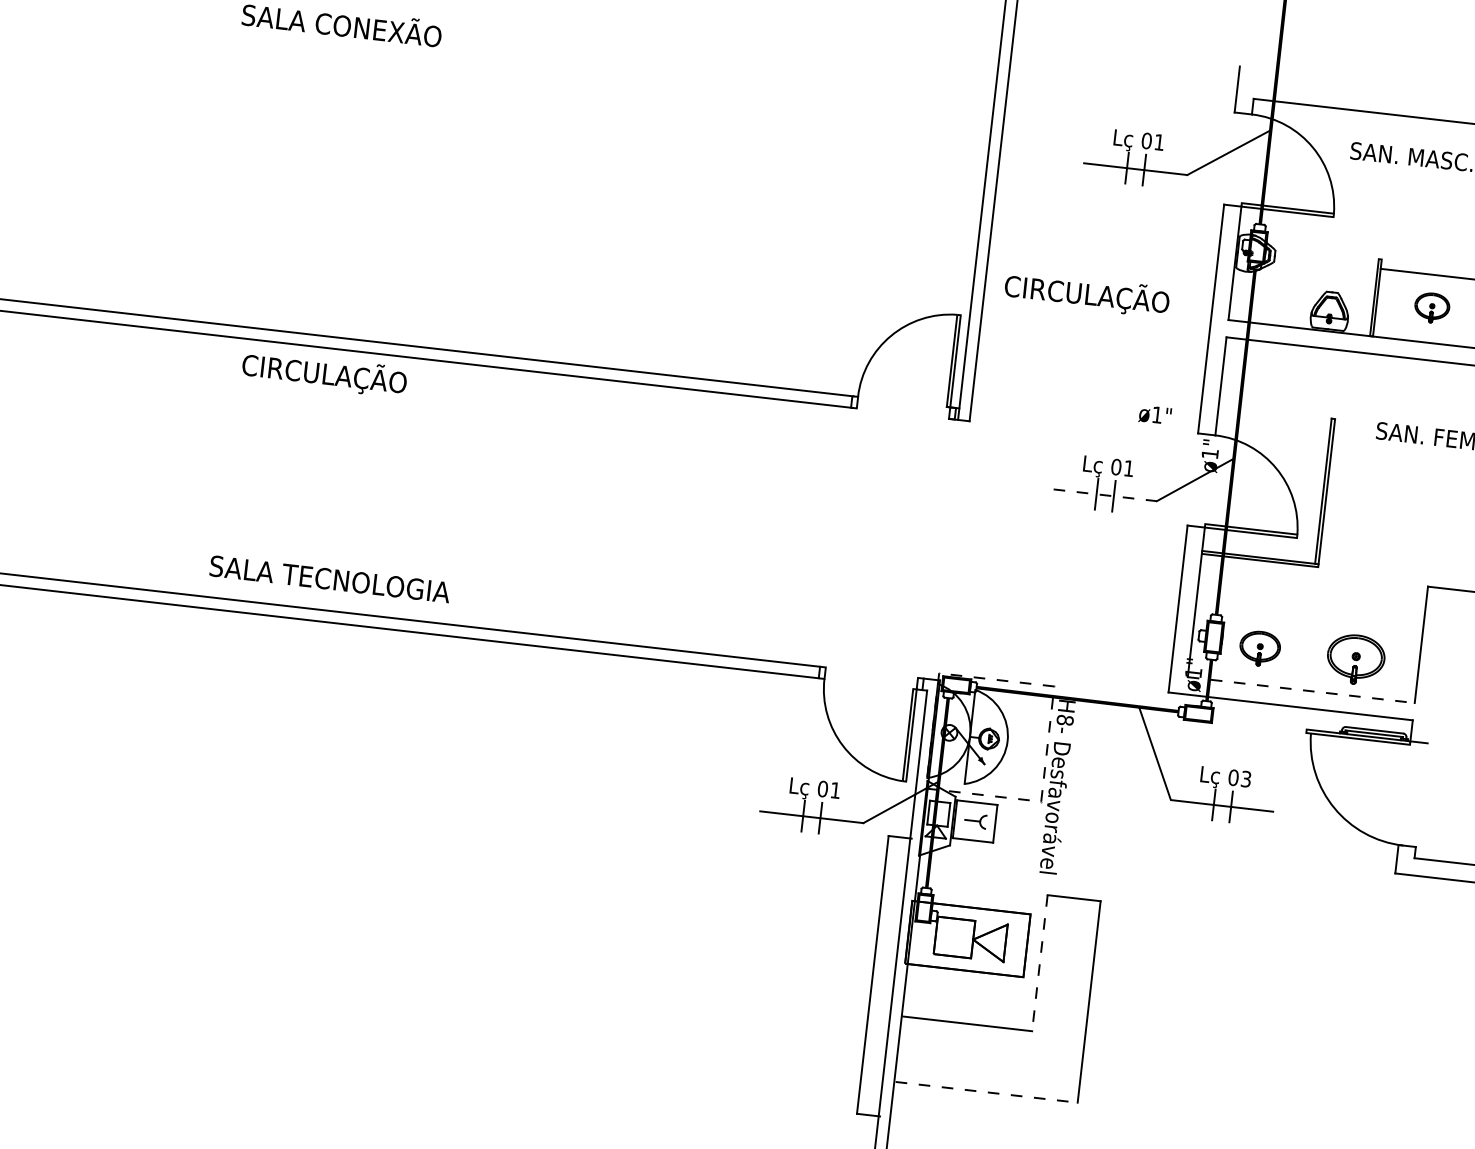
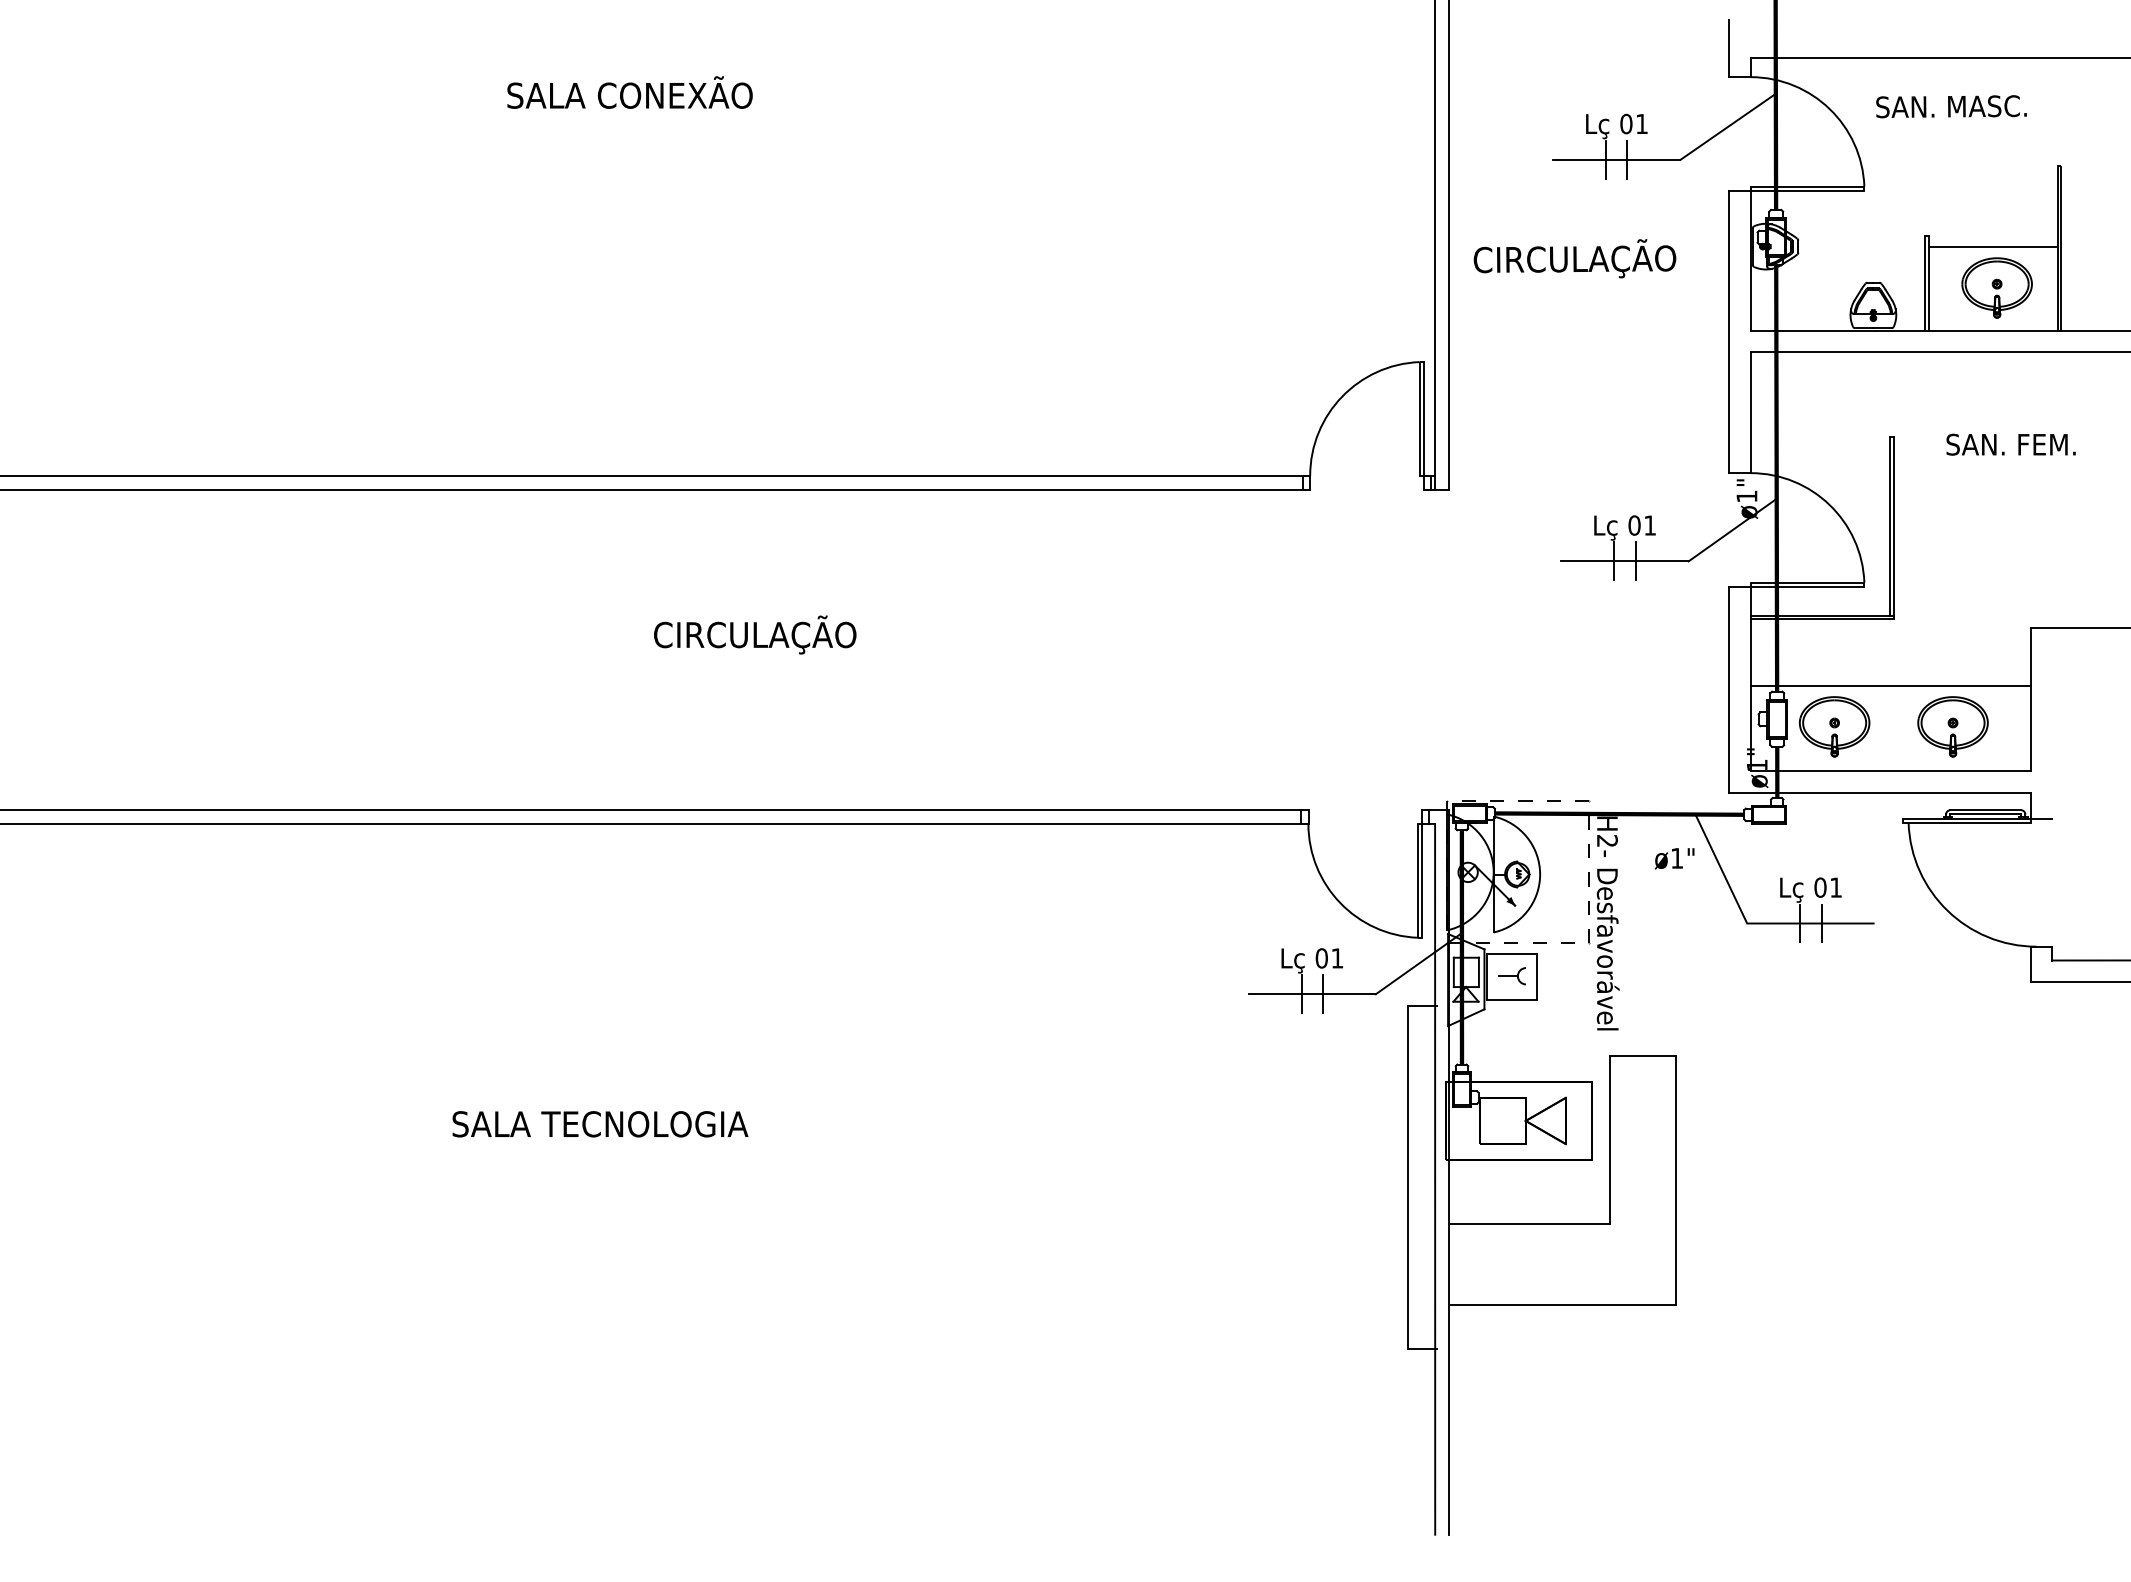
text: (1086, 293) -> (1574, 258), moved
part: (1431, 307) -> (1996, 287), size x1.67
text: (324, 373) -> (755, 634), moved
text: (1155, 414) -> (1674, 858), moved
line: (1104, 495) -> (1624, 561), dashed -> solid
text: (330, 579) -> (600, 1124), moved
line: (1308, 621) -> (1890, 686), added
part: (1259, 648) -> (1834, 726), size x1.43
line: (1301, 690) -> (1891, 771), dashed -> solid
text: (1064, 719) -> (1606, 840), H8- -> H2-
text: (1245, 779) -> (1835, 887), 03 -> 01
line: (1040, 963) -> (1610, 1140), dashed -> solid
line: (986, 1092) -> (1563, 1305), dashed -> solid

